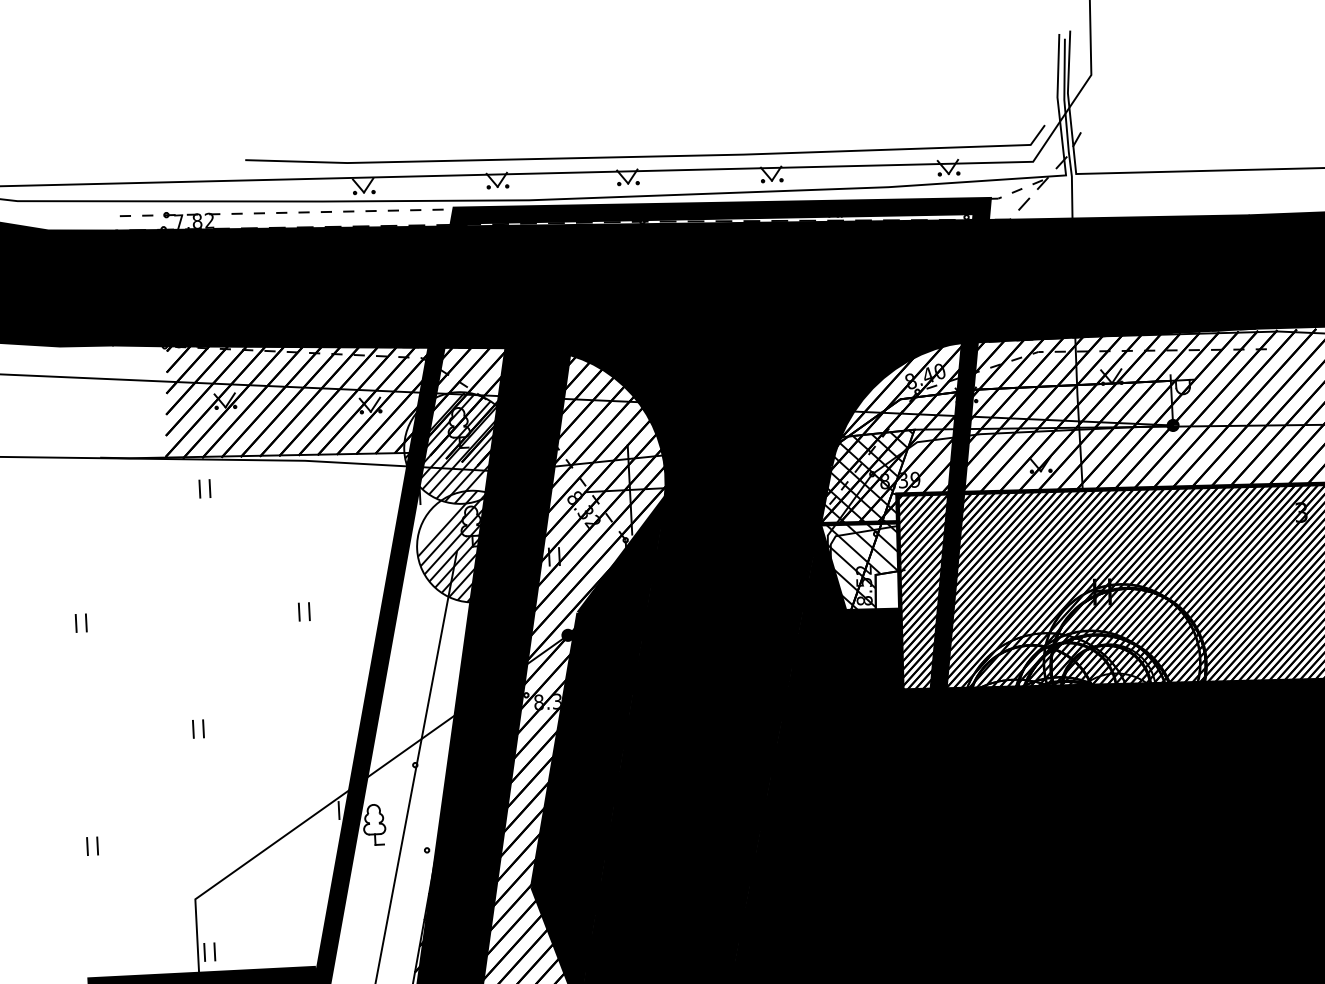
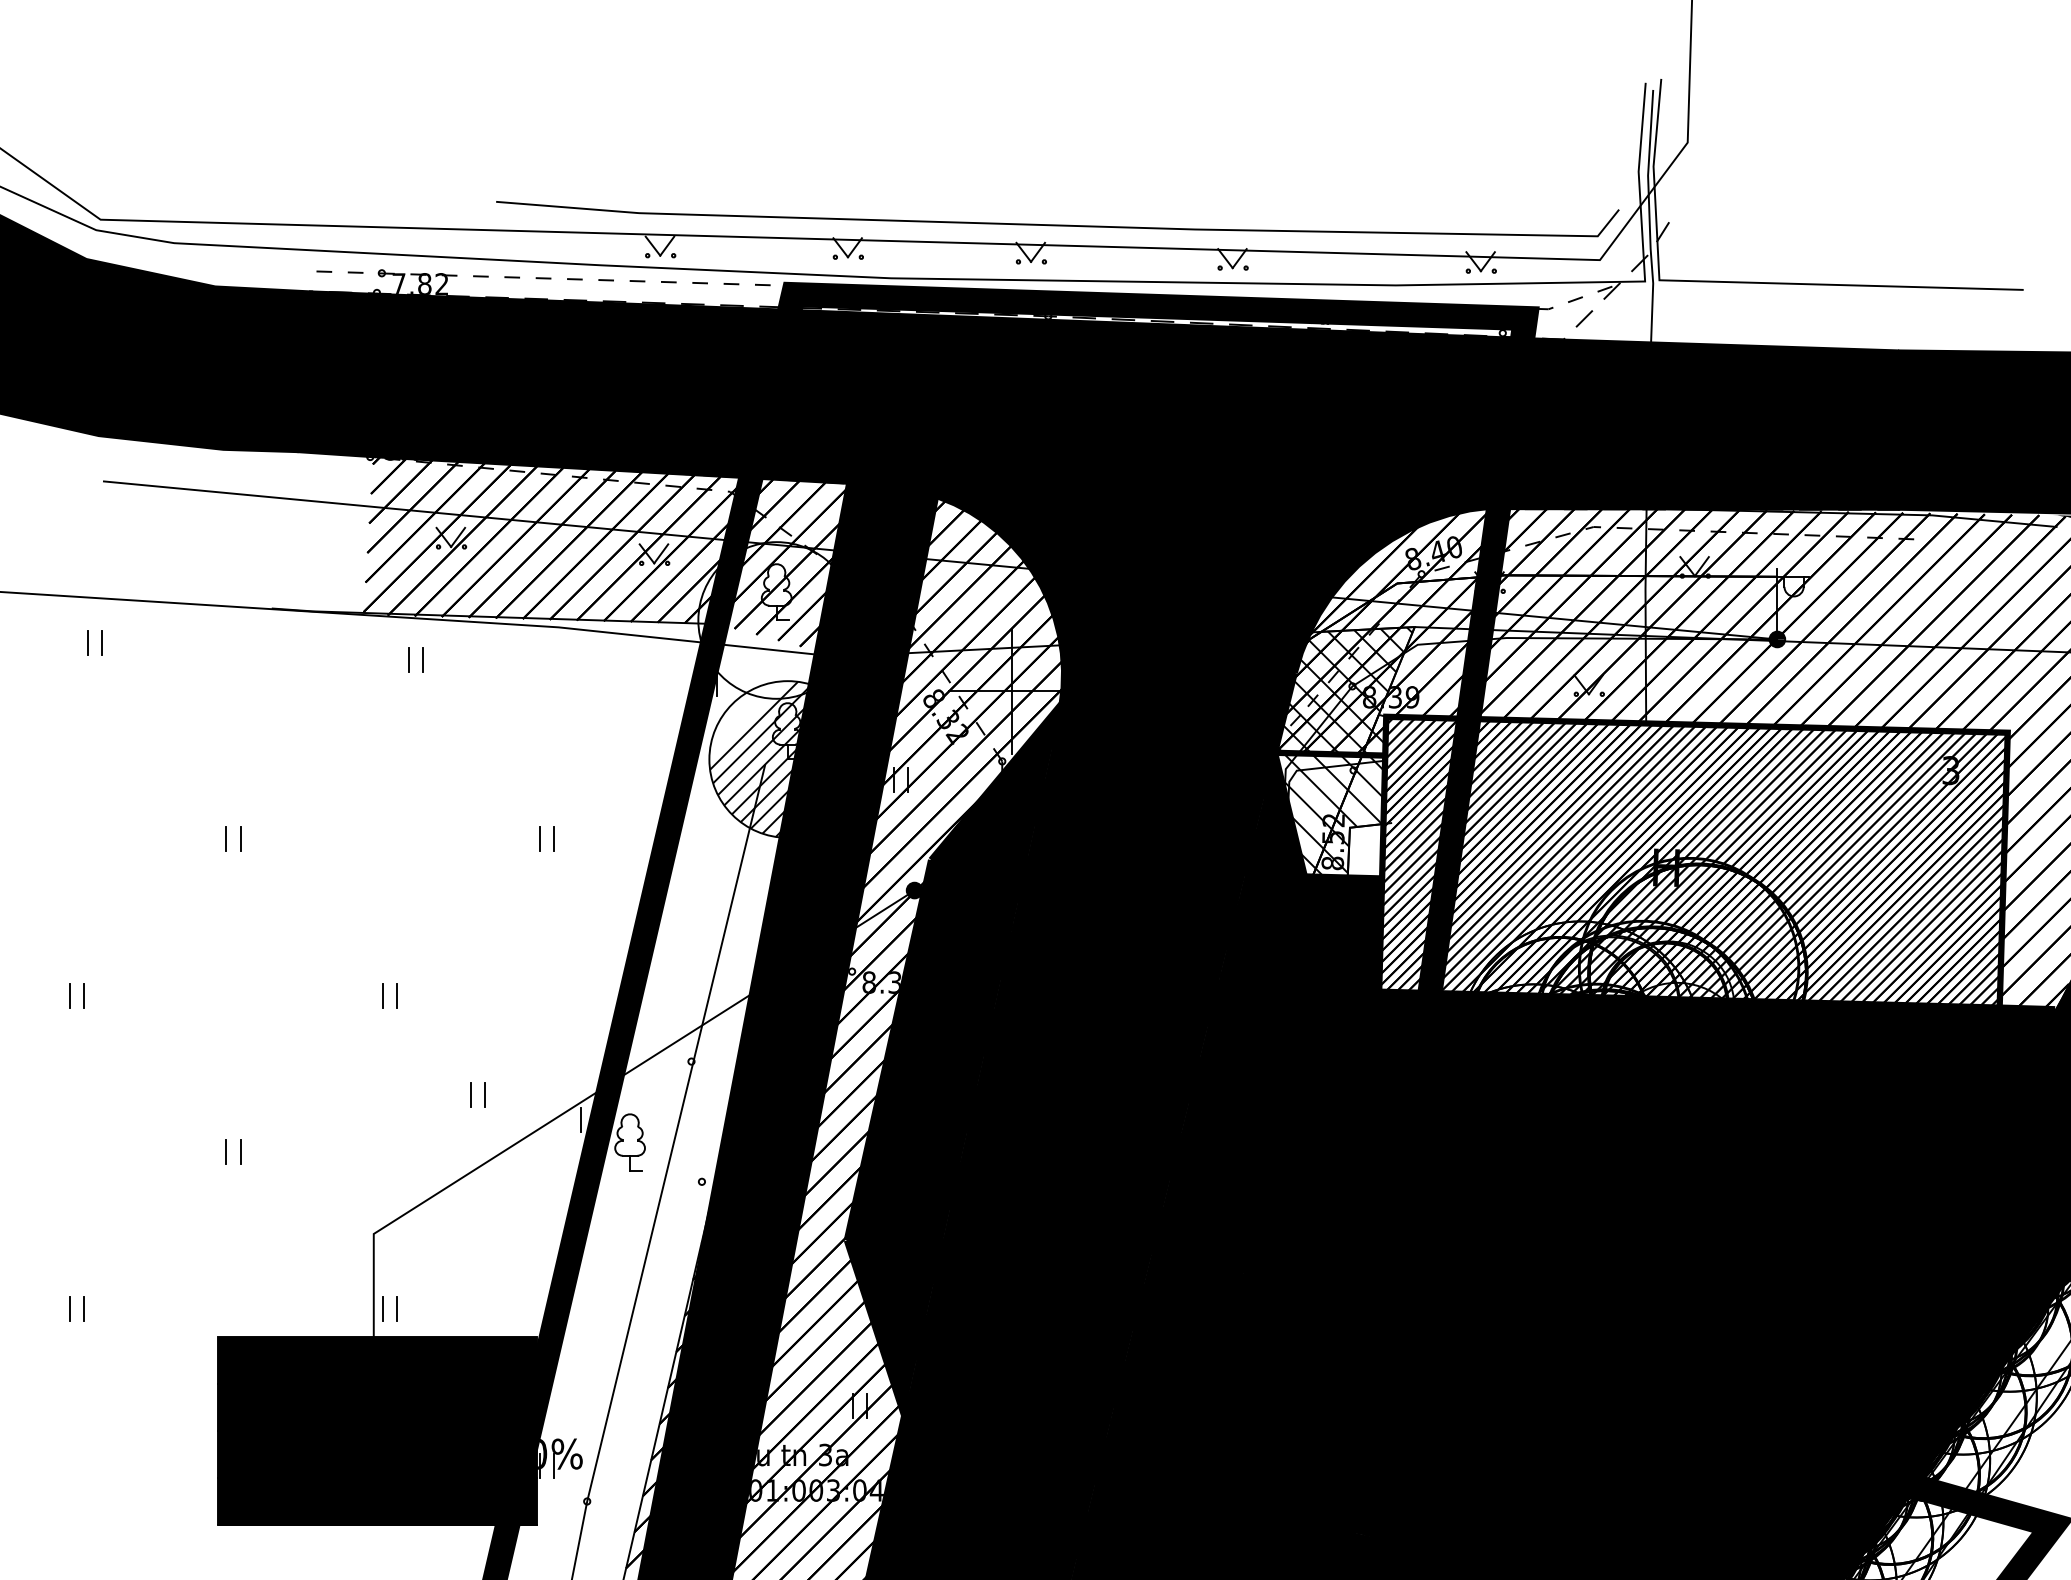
hatch: (459, 447) -> (776, 619), removed
part: (264, 796) -> (477, 1094), added

